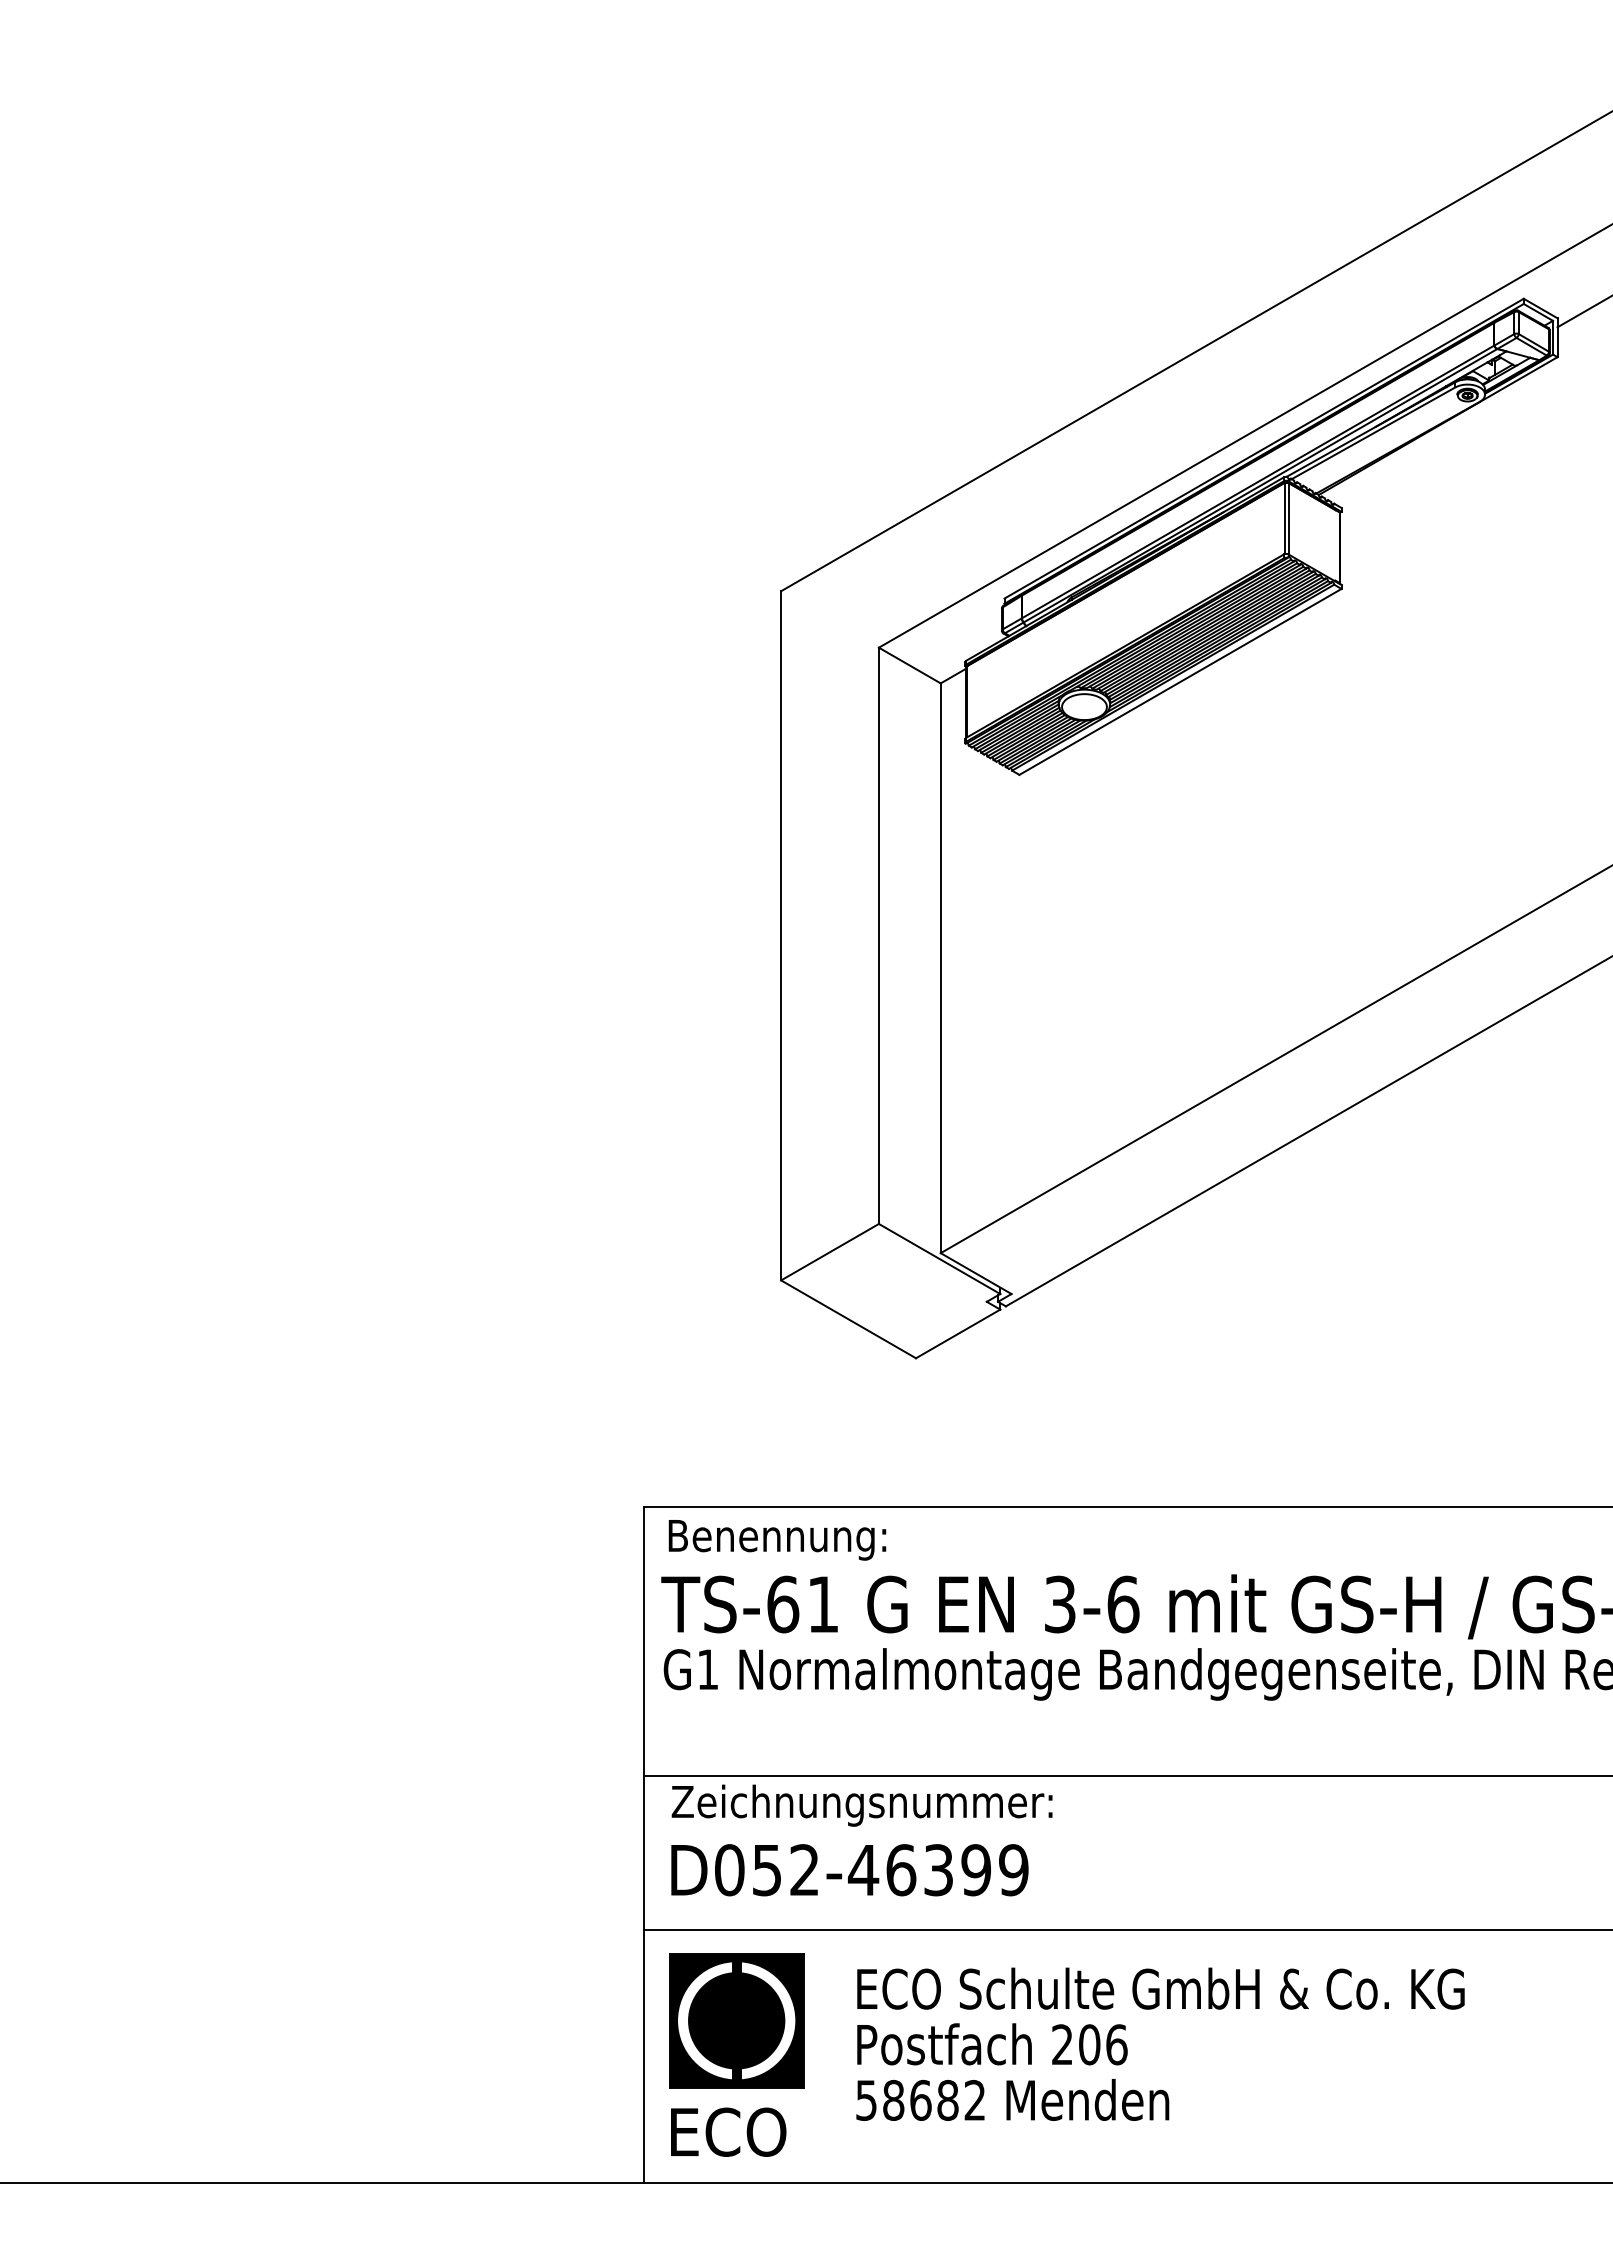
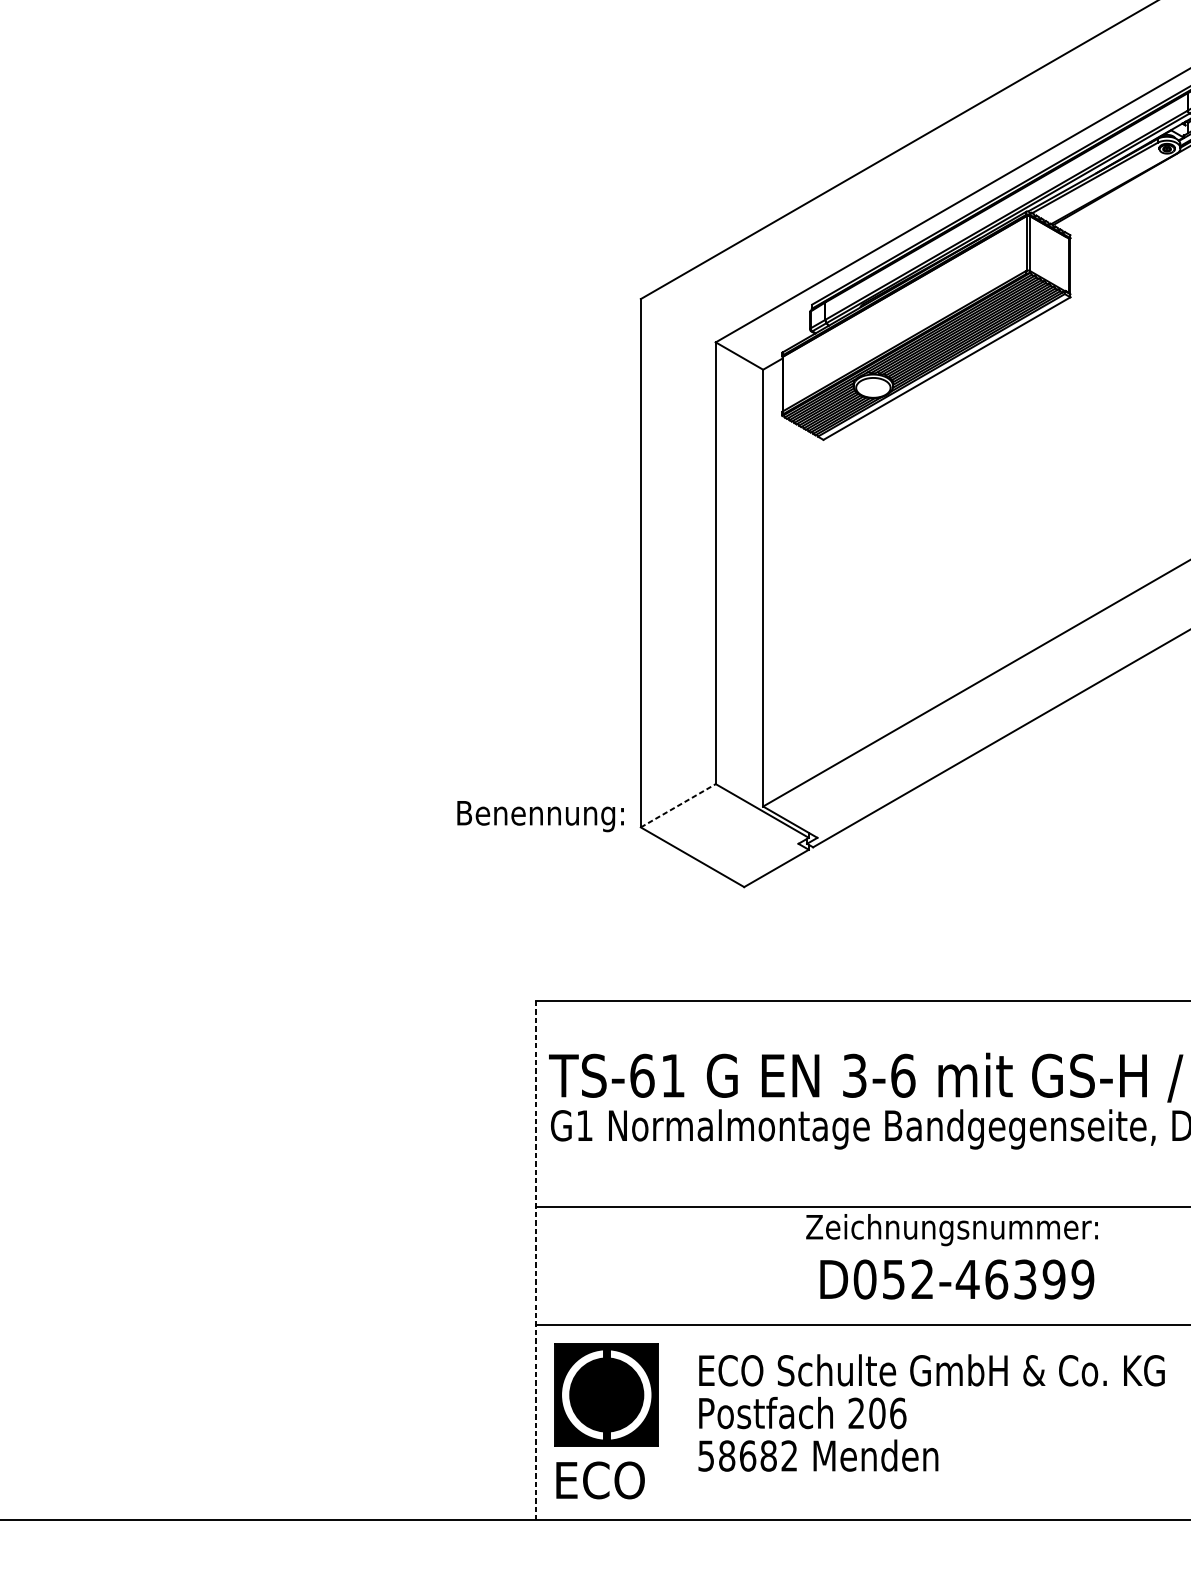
line: (830, 1251) -> (678, 805), solid -> dashed
text: (777, 1540) -> (540, 816), moved
text: (861, 1805) -> (951, 1229), moved
line: (643, 1845) -> (535, 1260), solid -> dashed
text: (849, 1870) -> (956, 1279), moved

